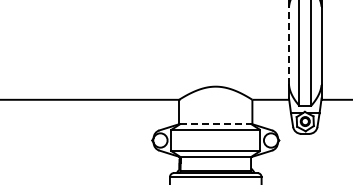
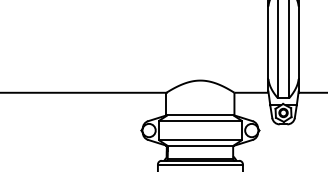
line: (289, 45) -> (268, 42), dashed -> solid
line: (215, 124) -> (200, 115), dashed -> solid

